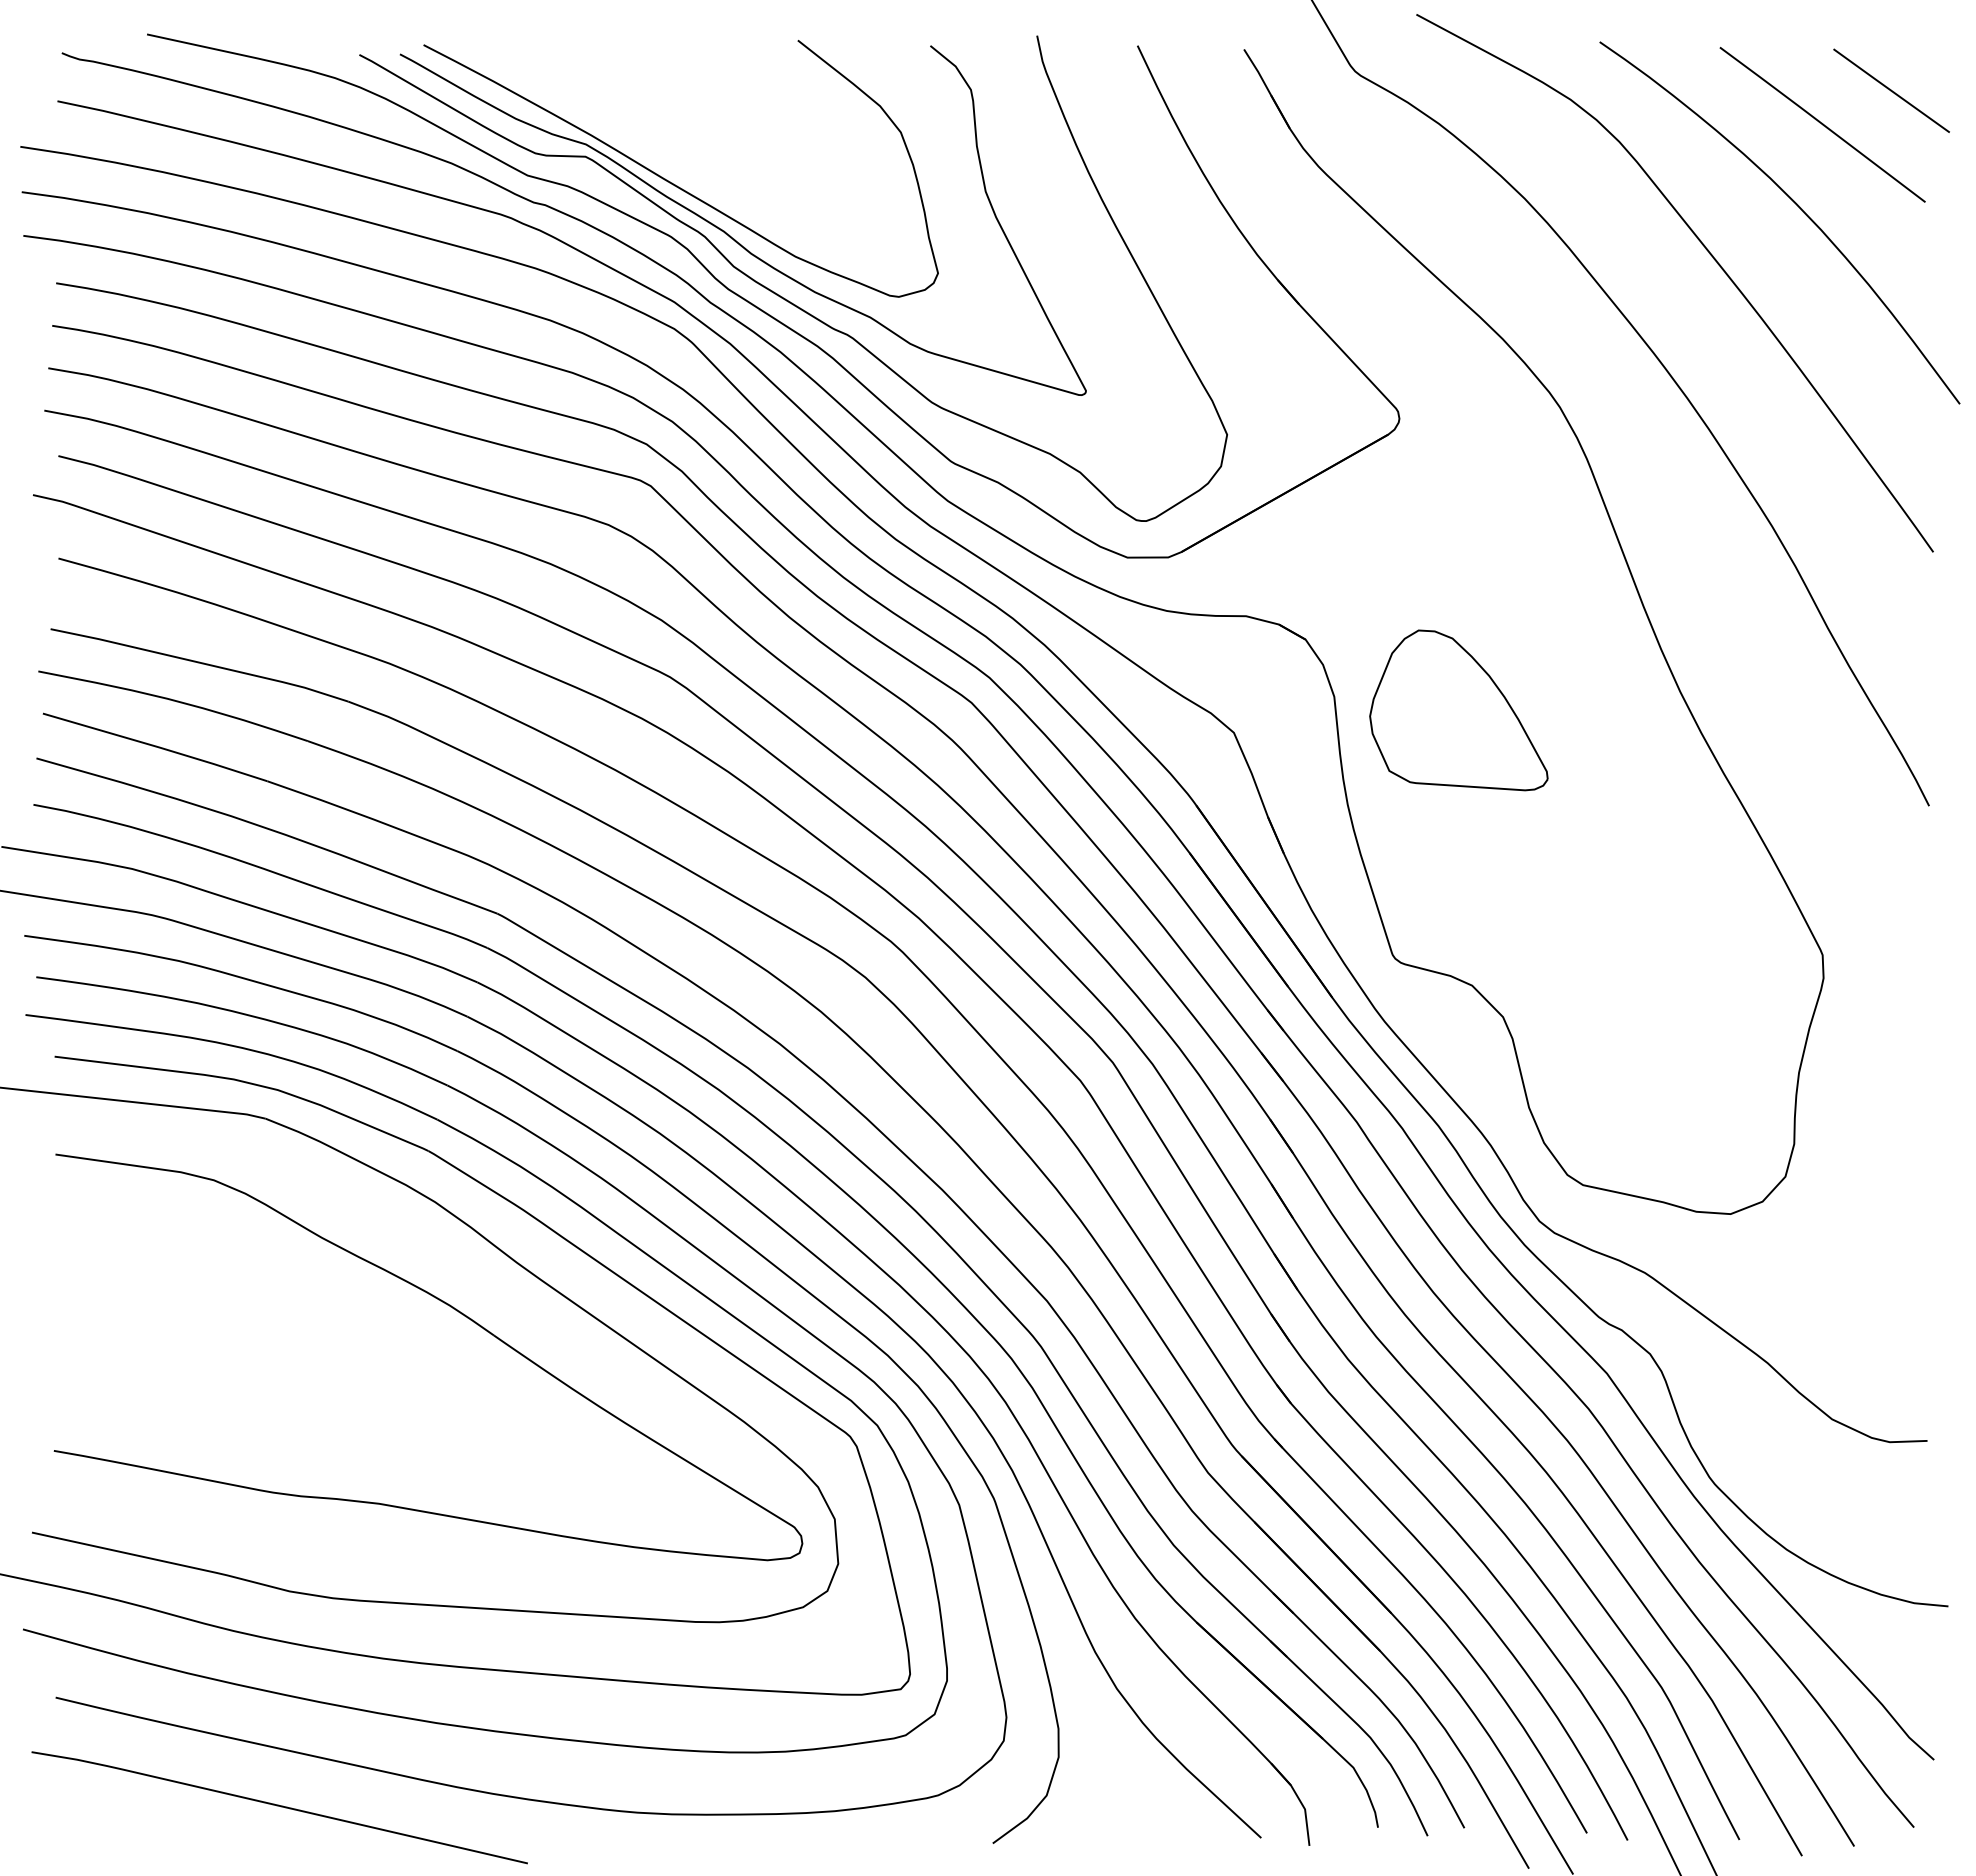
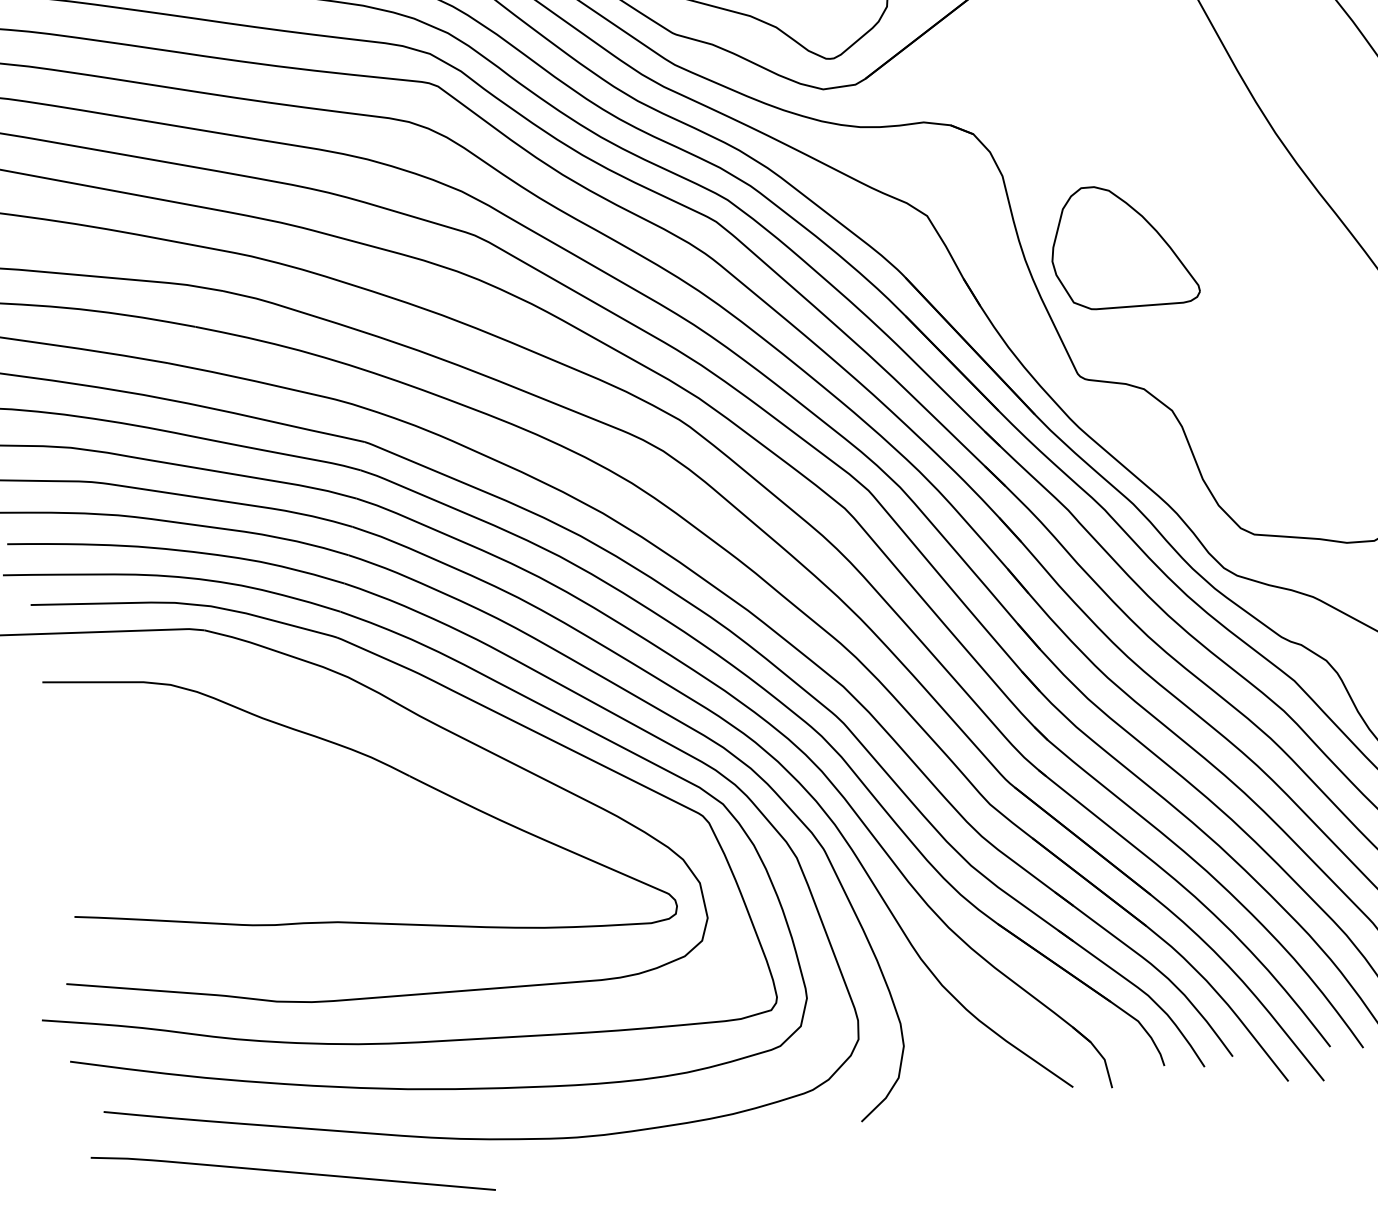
part: (1458, 710) -> (1121, 247), moved

